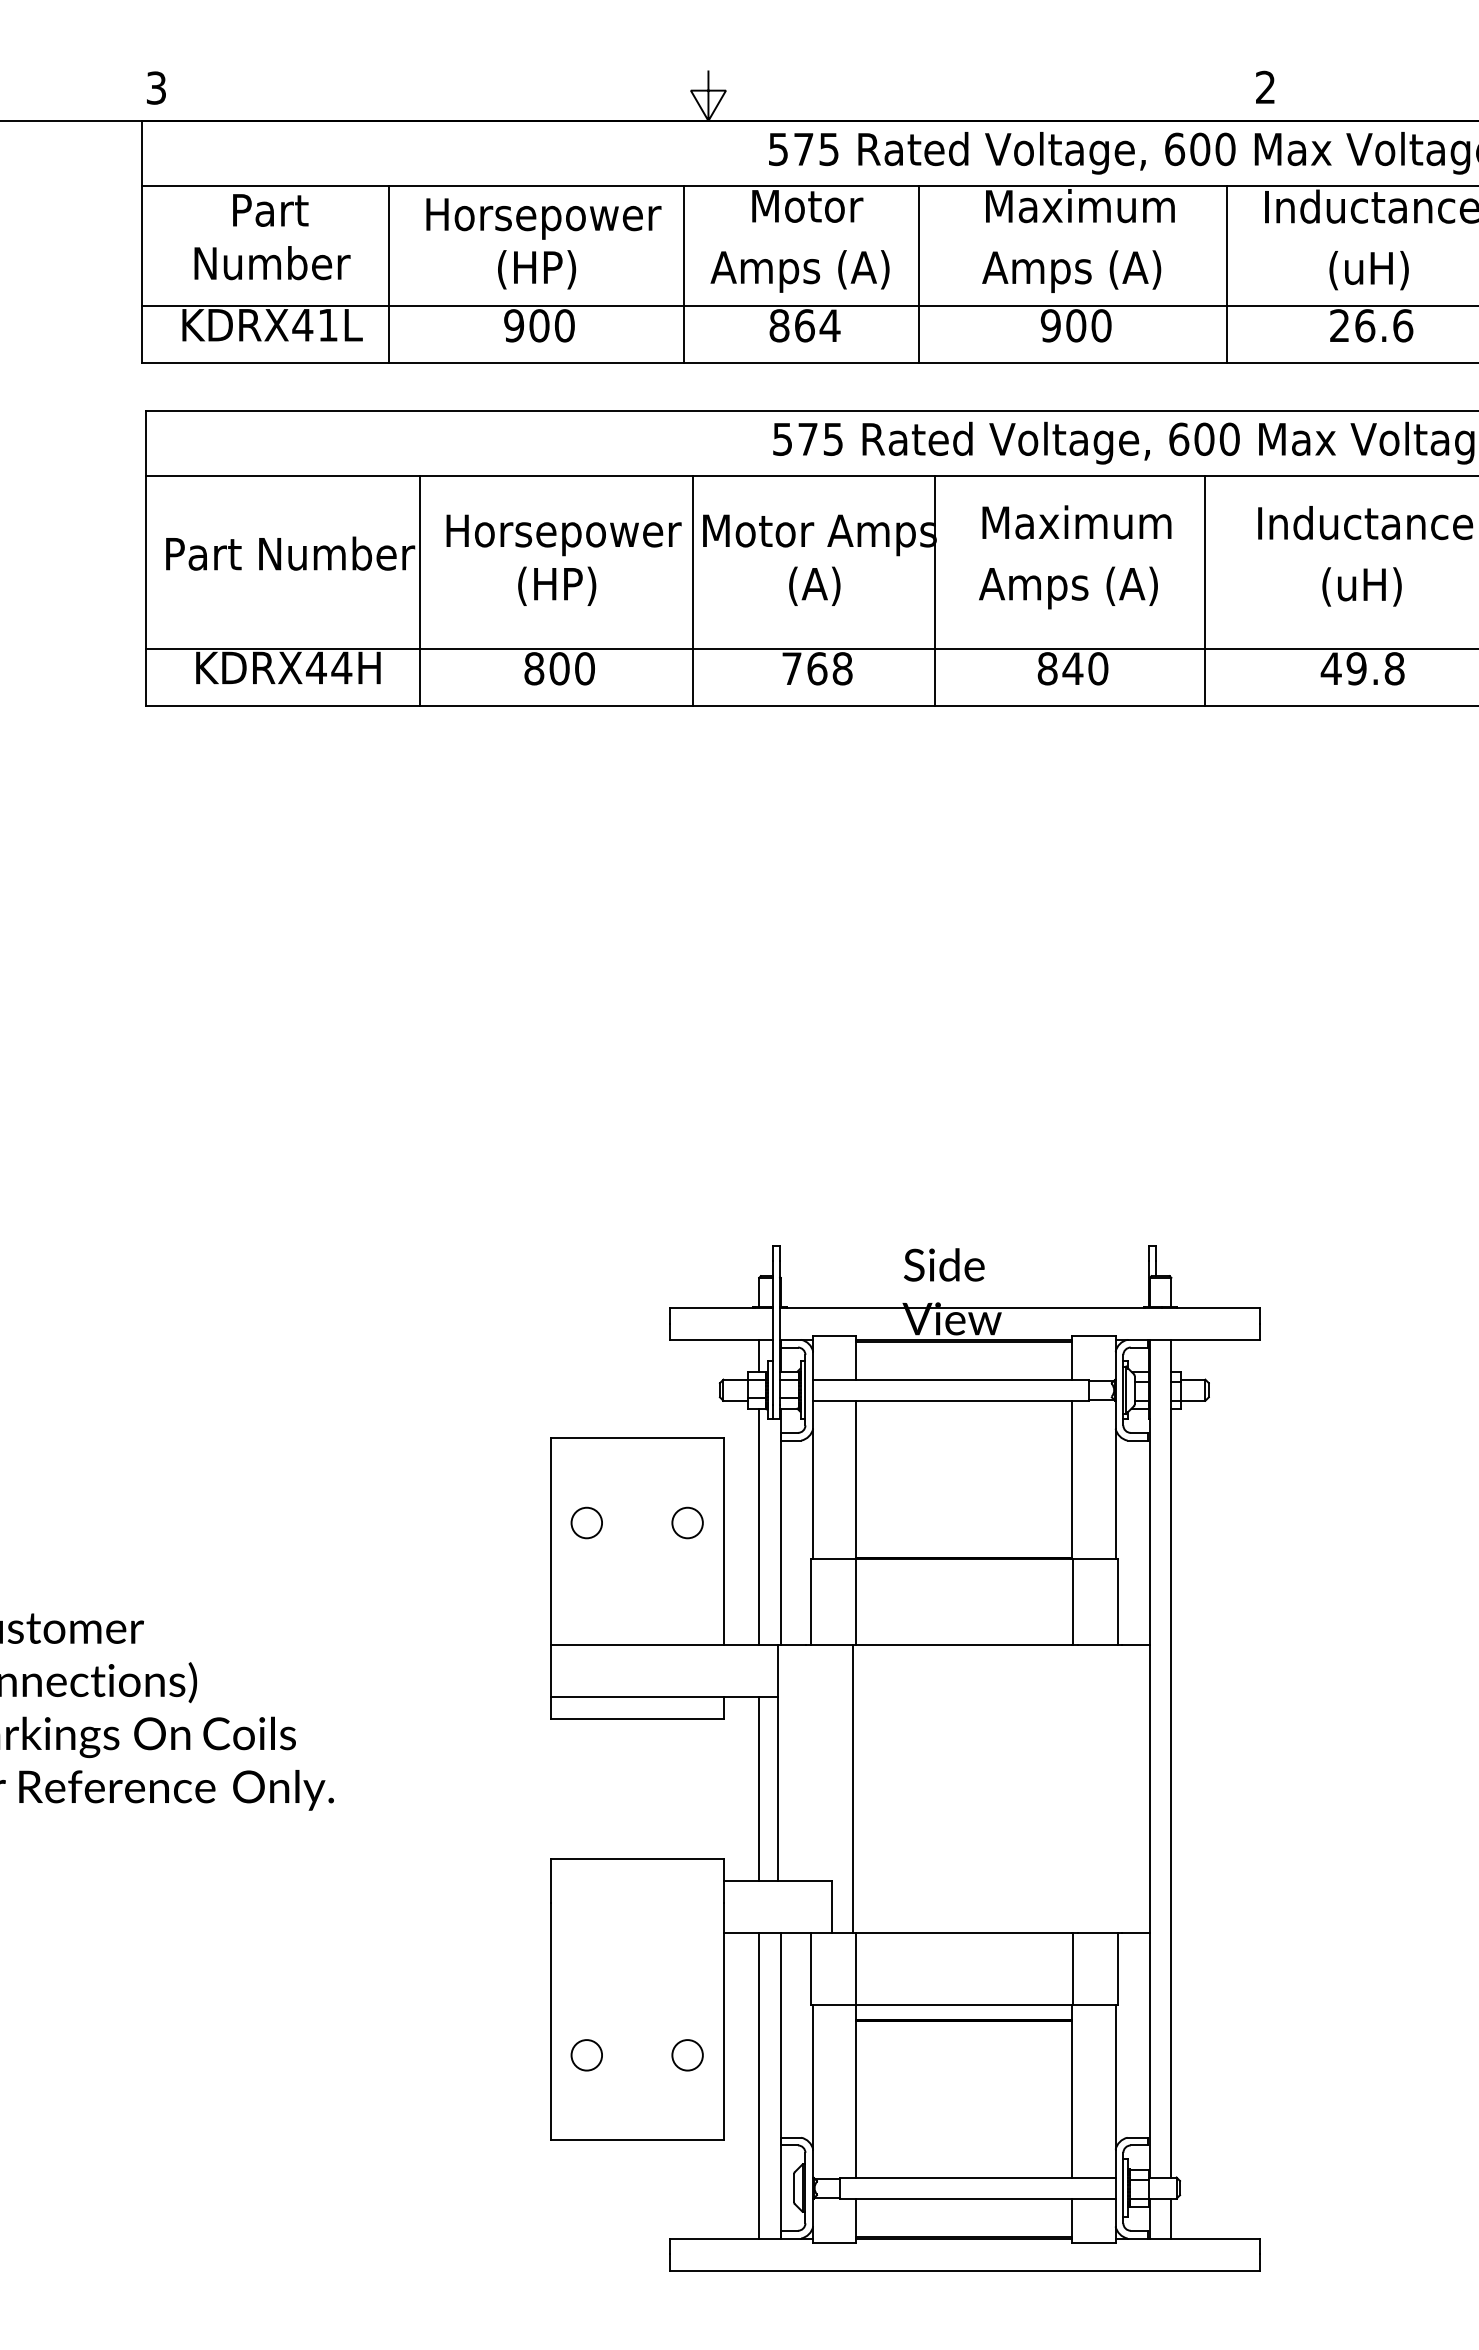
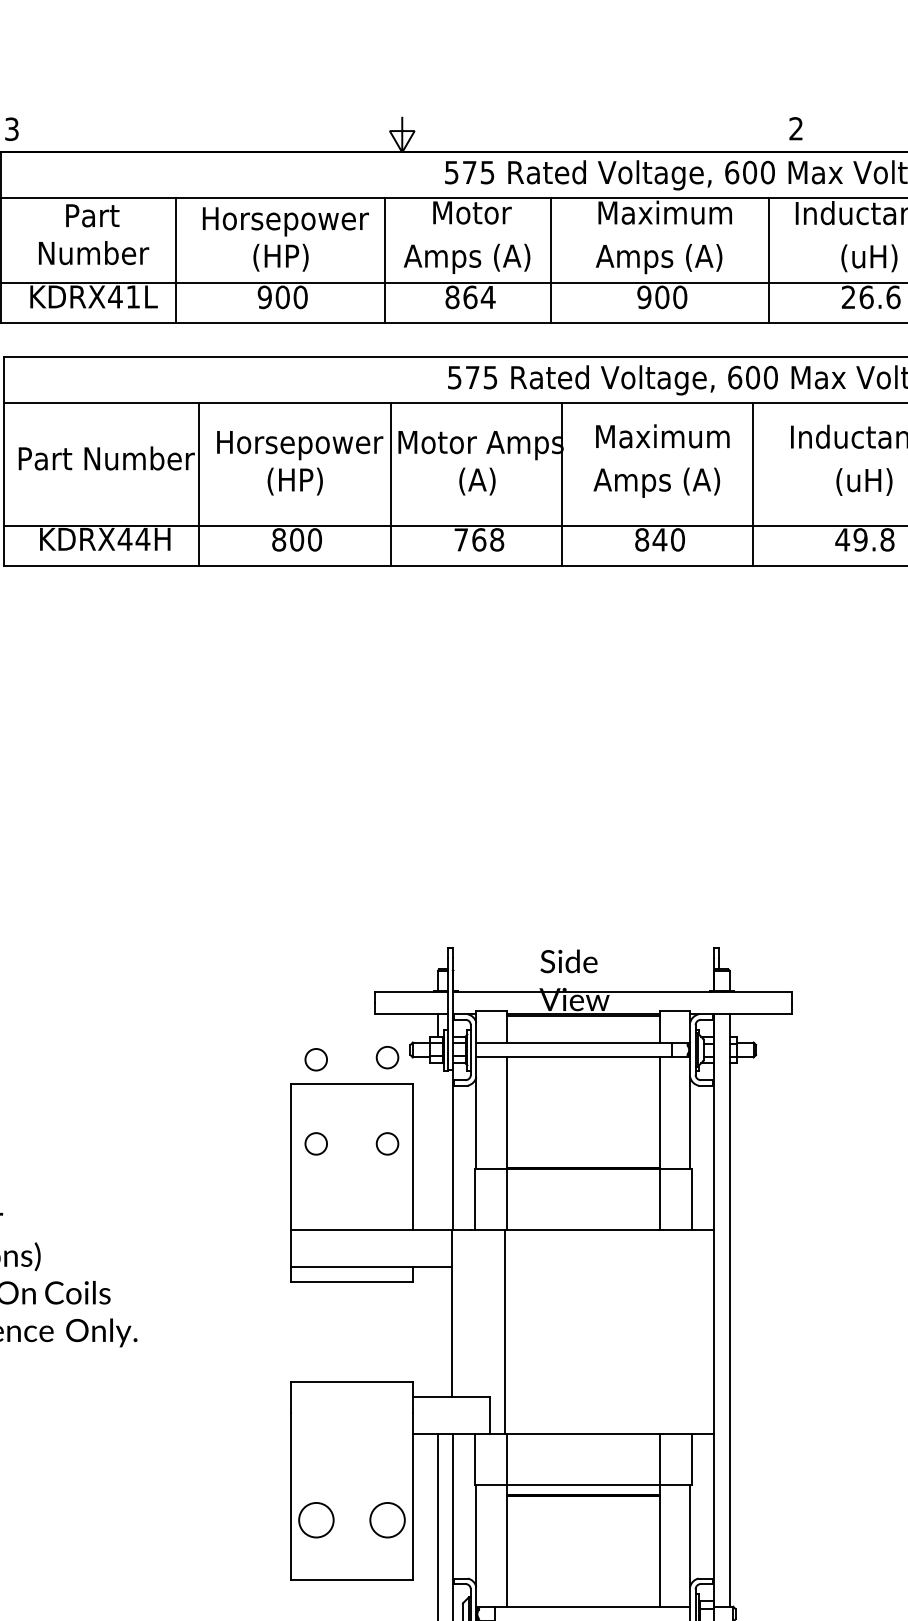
circle: (687, 1400) -> (387, 1057), added
circle: (586, 1403) -> (316, 1059), added
line: (759, 1526) -> (438, 1146), removed
line: (759, 1788) -> (438, 1331), removed
circle: (586, 2055) -> (316, 1520), size x1.6
circle: (687, 2055) -> (387, 1520), size x1.6

